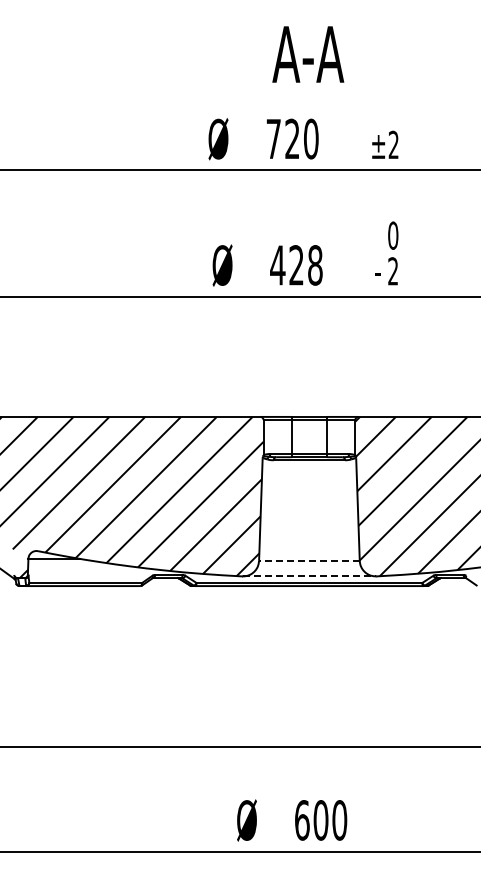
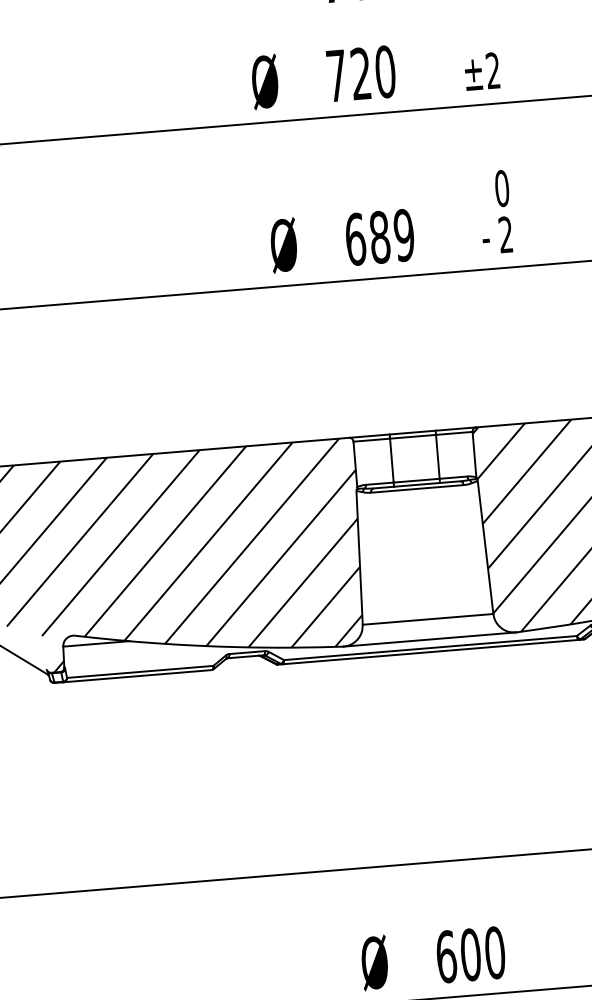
text: (296, 265) -> (379, 237), 428 -> 689
line: (308, 560) -> (426, 618), dashed -> solid
line: (309, 576) -> (429, 639), dashed -> solid

